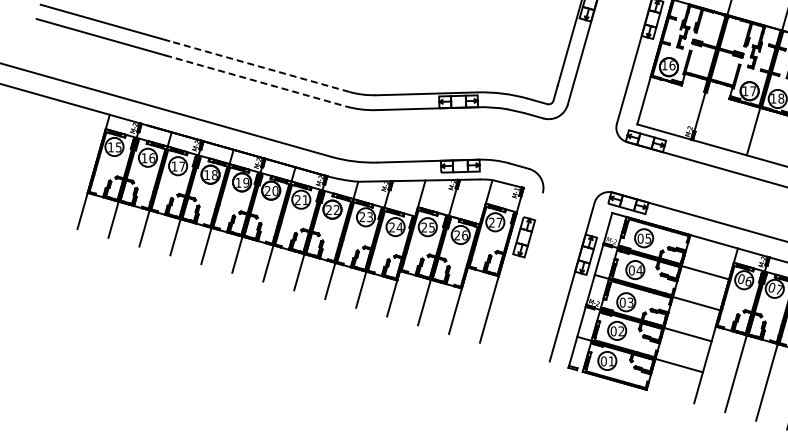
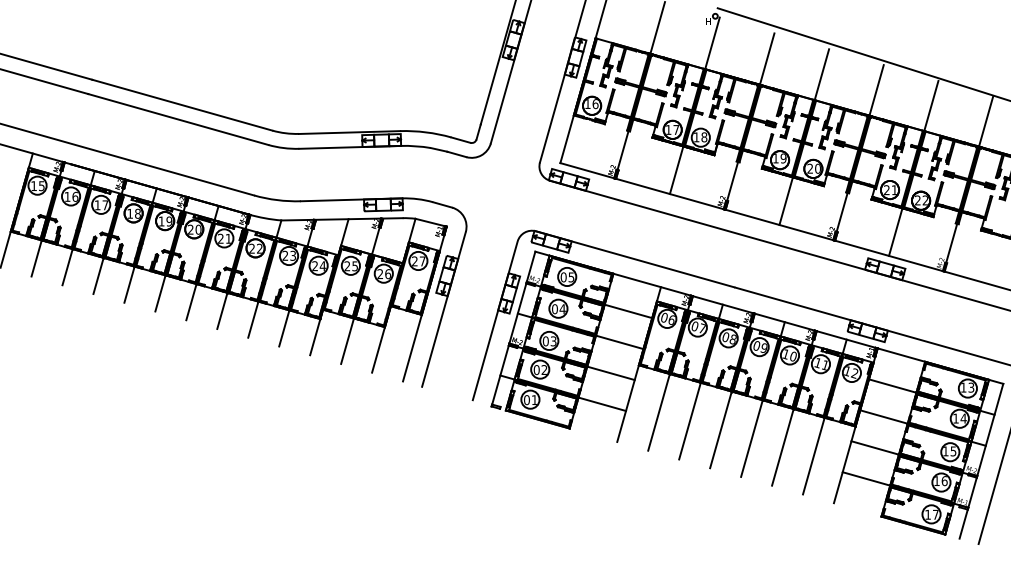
line: (259, 66) -> (182, 105), dashed -> solid
line: (255, 80) -> (178, 119), dashed -> solid
line: (520, 270) -> (443, 309), added

